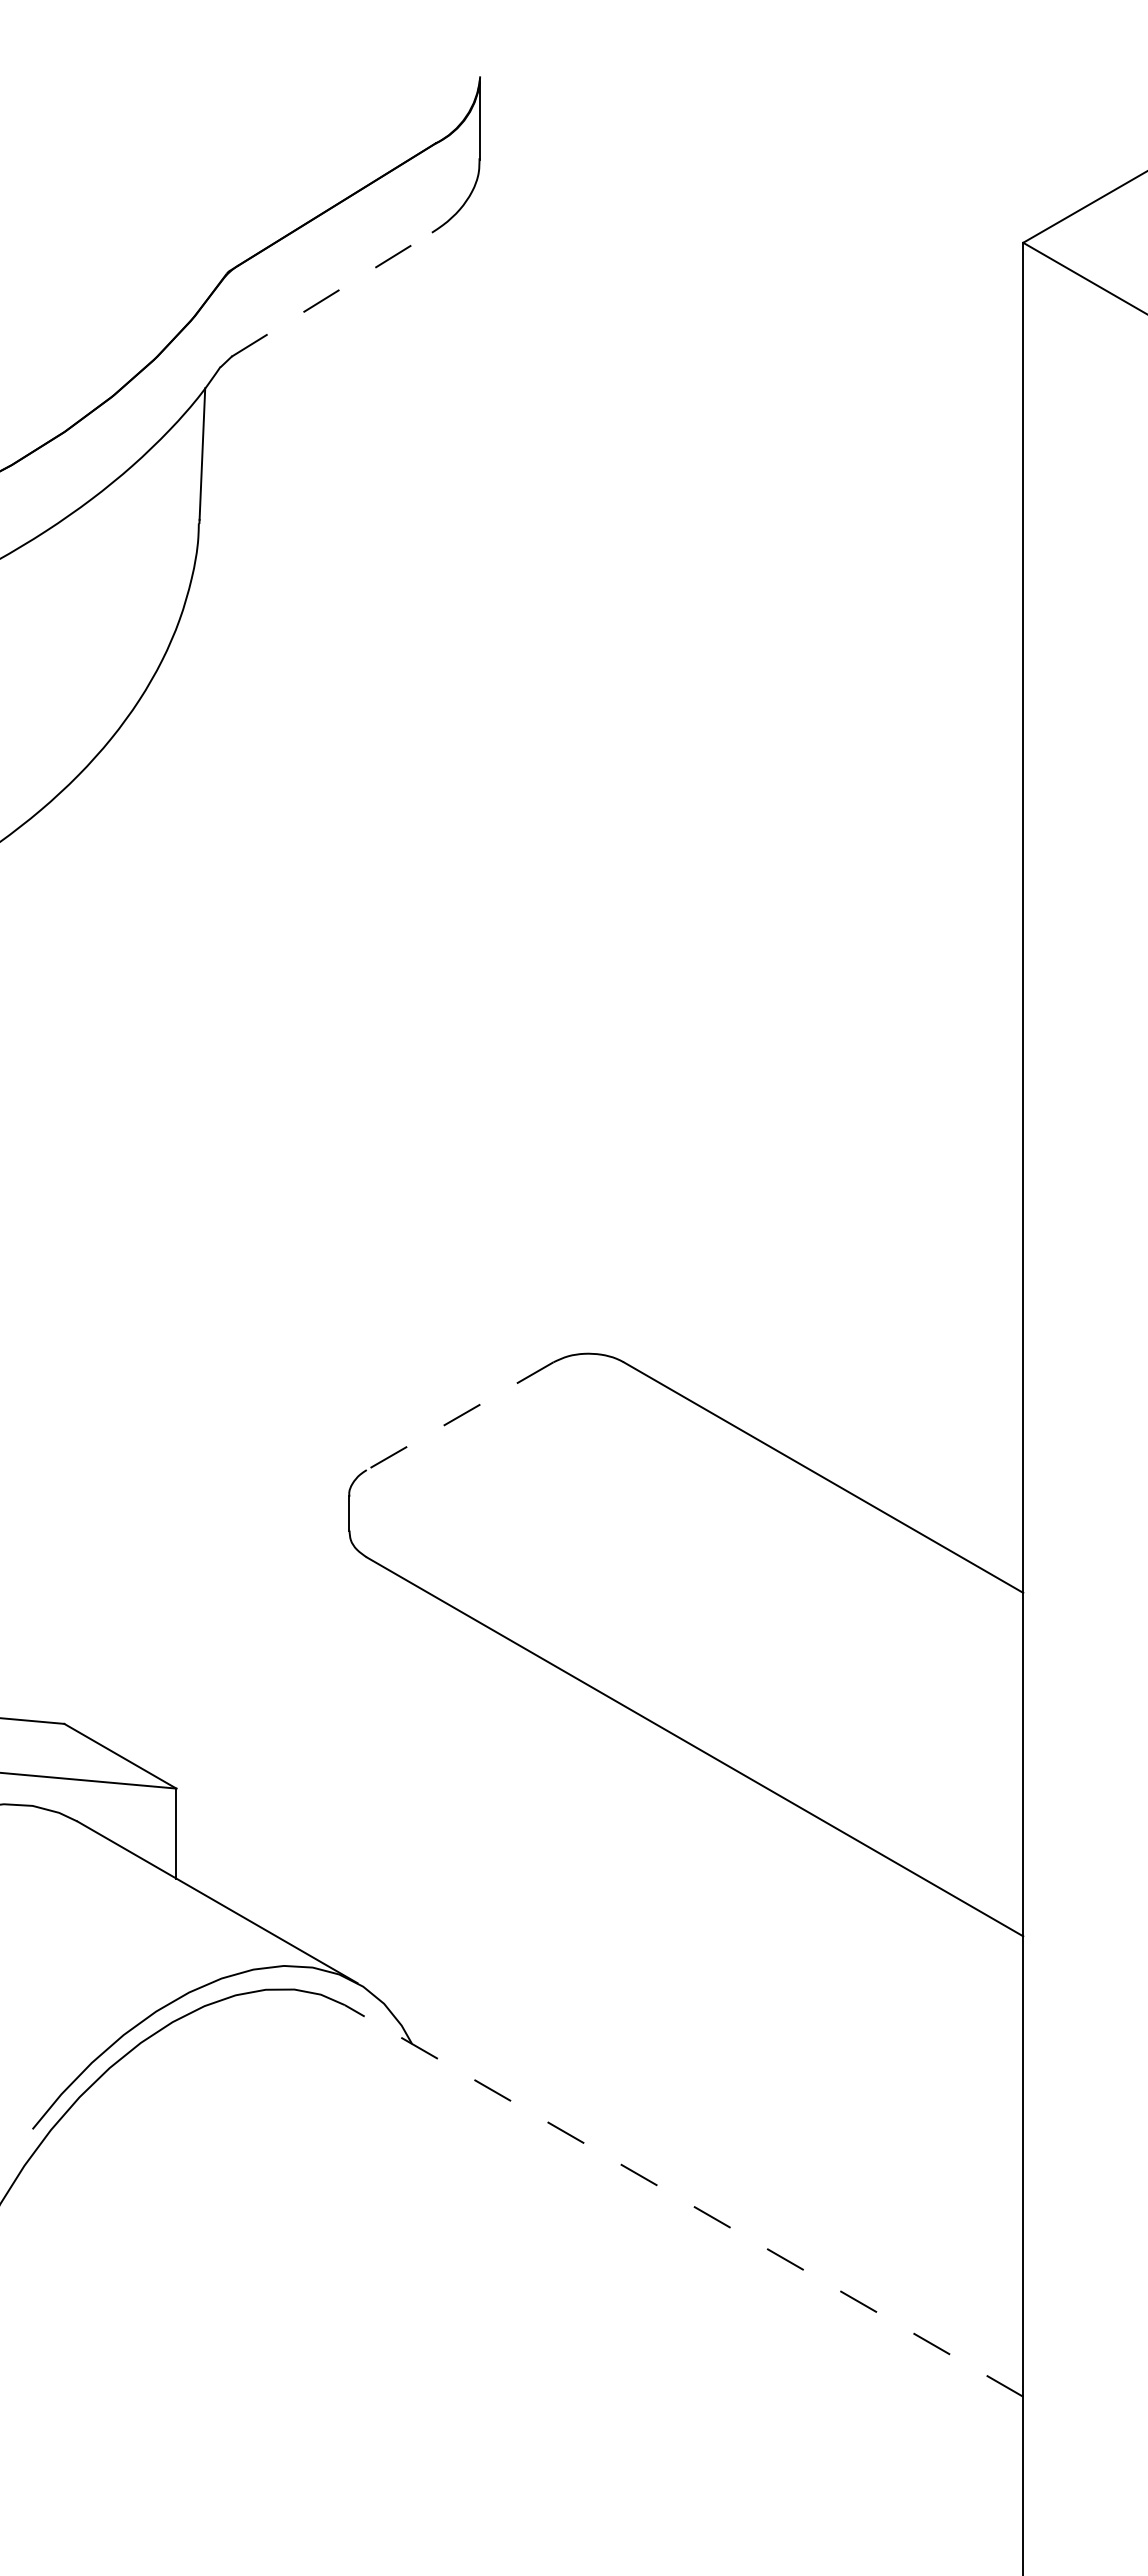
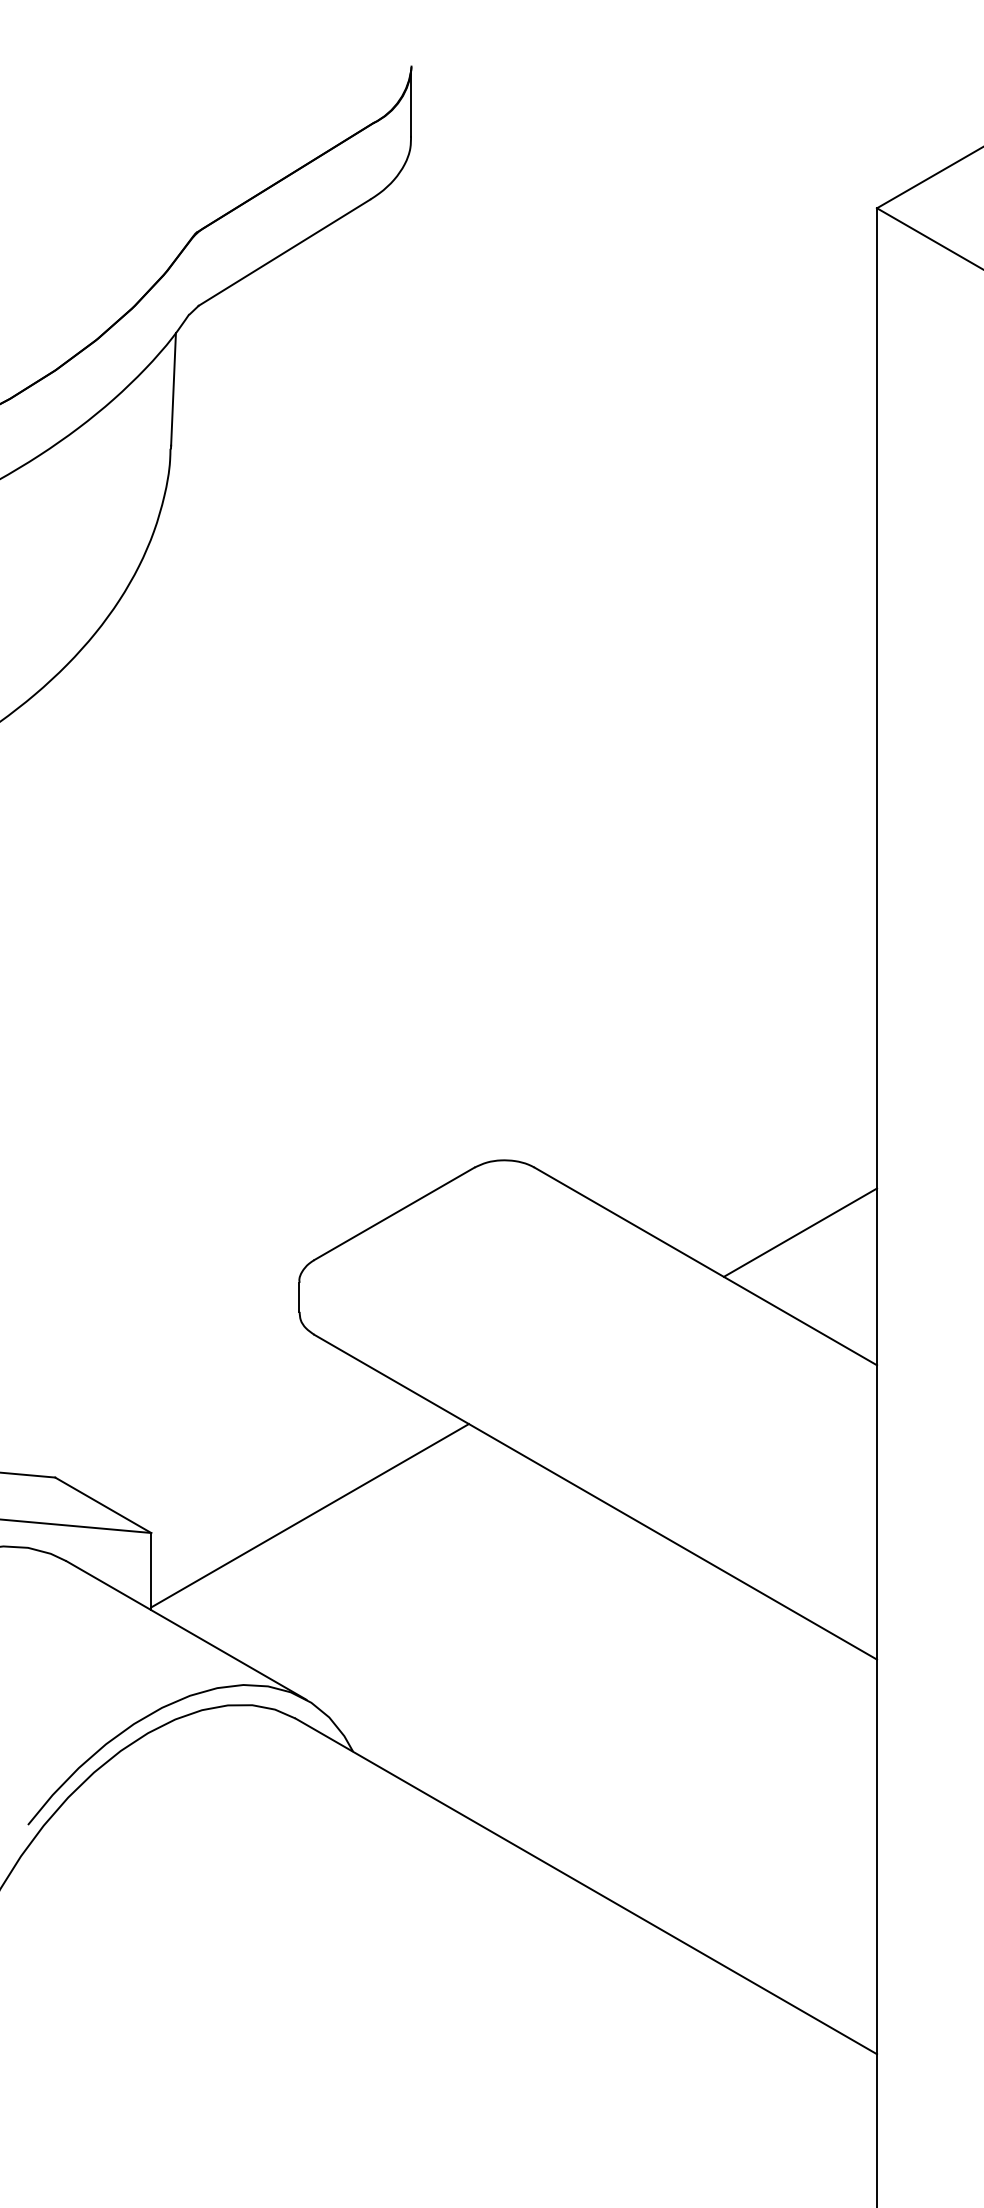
line: (331, 294) -> (284, 252), dashed -> solid
line: (460, 1416) -> (394, 1214), dashed -> solid
line: (933, 1437) -> (800, 1232), added
line: (361, 1768) -> (309, 1515), added
line: (684, 2200) -> (586, 1886), dashed -> solid

